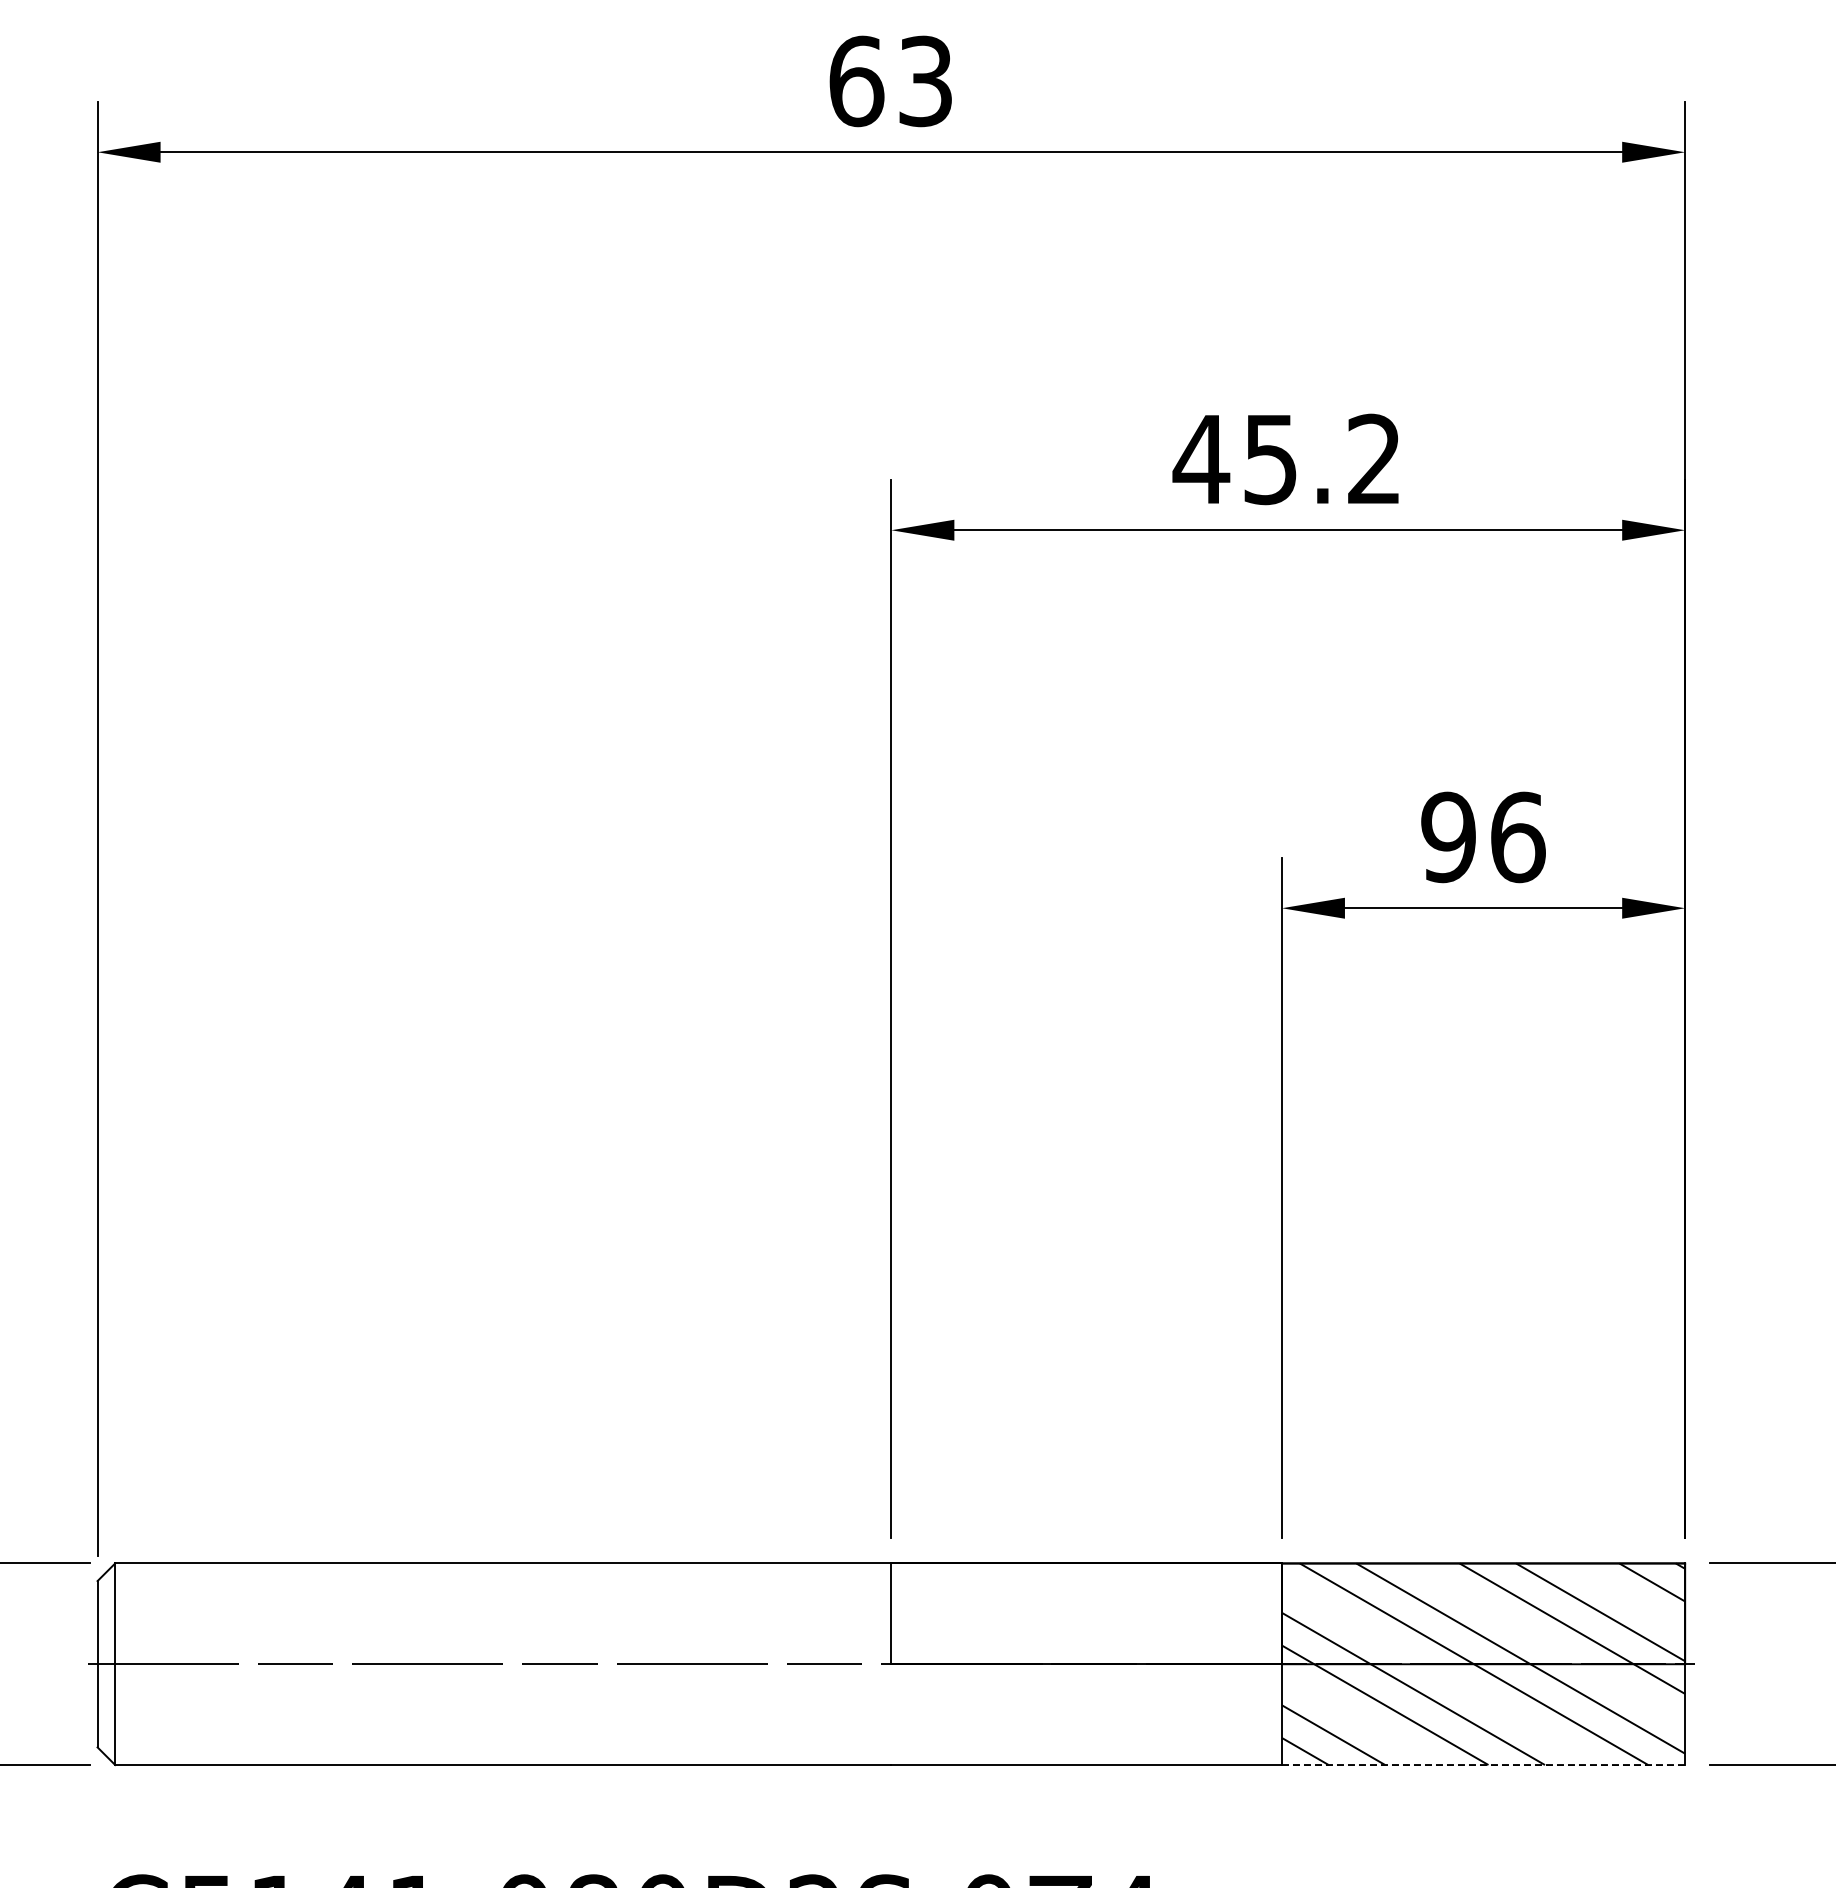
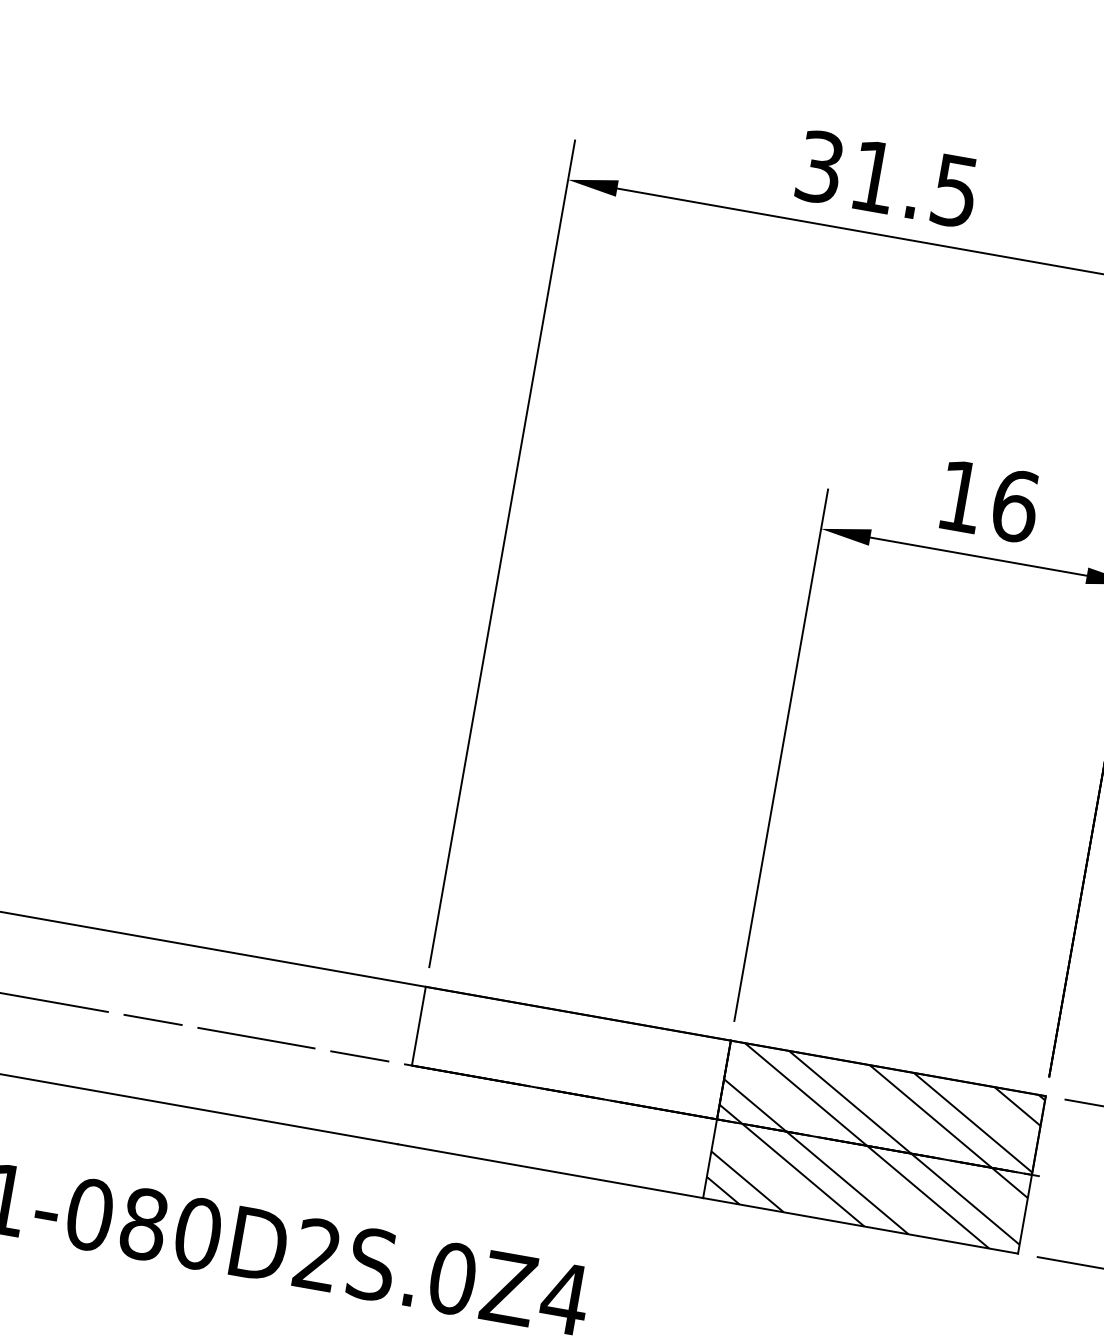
text: (1285, 459) -> (885, 178), 45.2 -> 31.5
text: (1448, 837) -> (960, 496), 96 -> 16
line: (1483, 1765) -> (860, 1226), dashed -> solid

